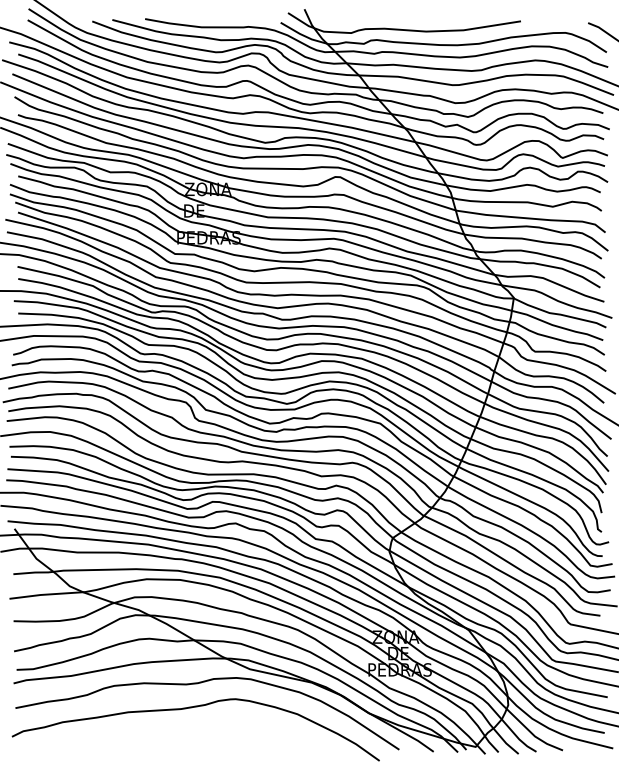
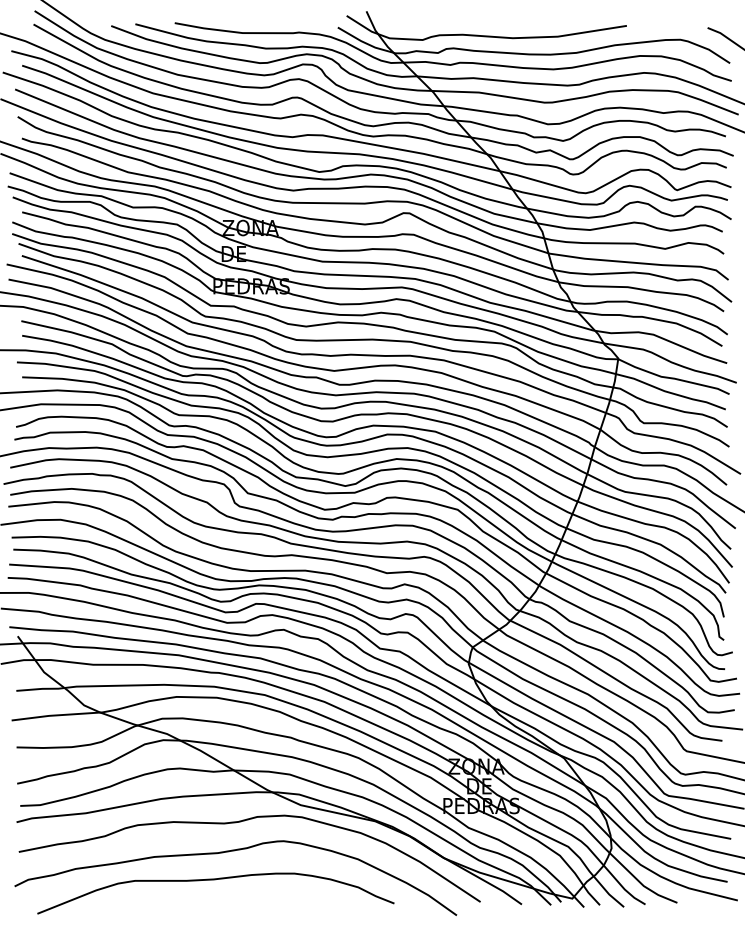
curve: (178, 731) -> (214, 880), added

